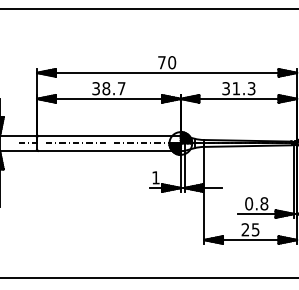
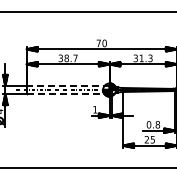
line: (109, 135) -> (68, 85), solid -> dashed
line: (111, 151) -> (69, 94), solid -> dashed

